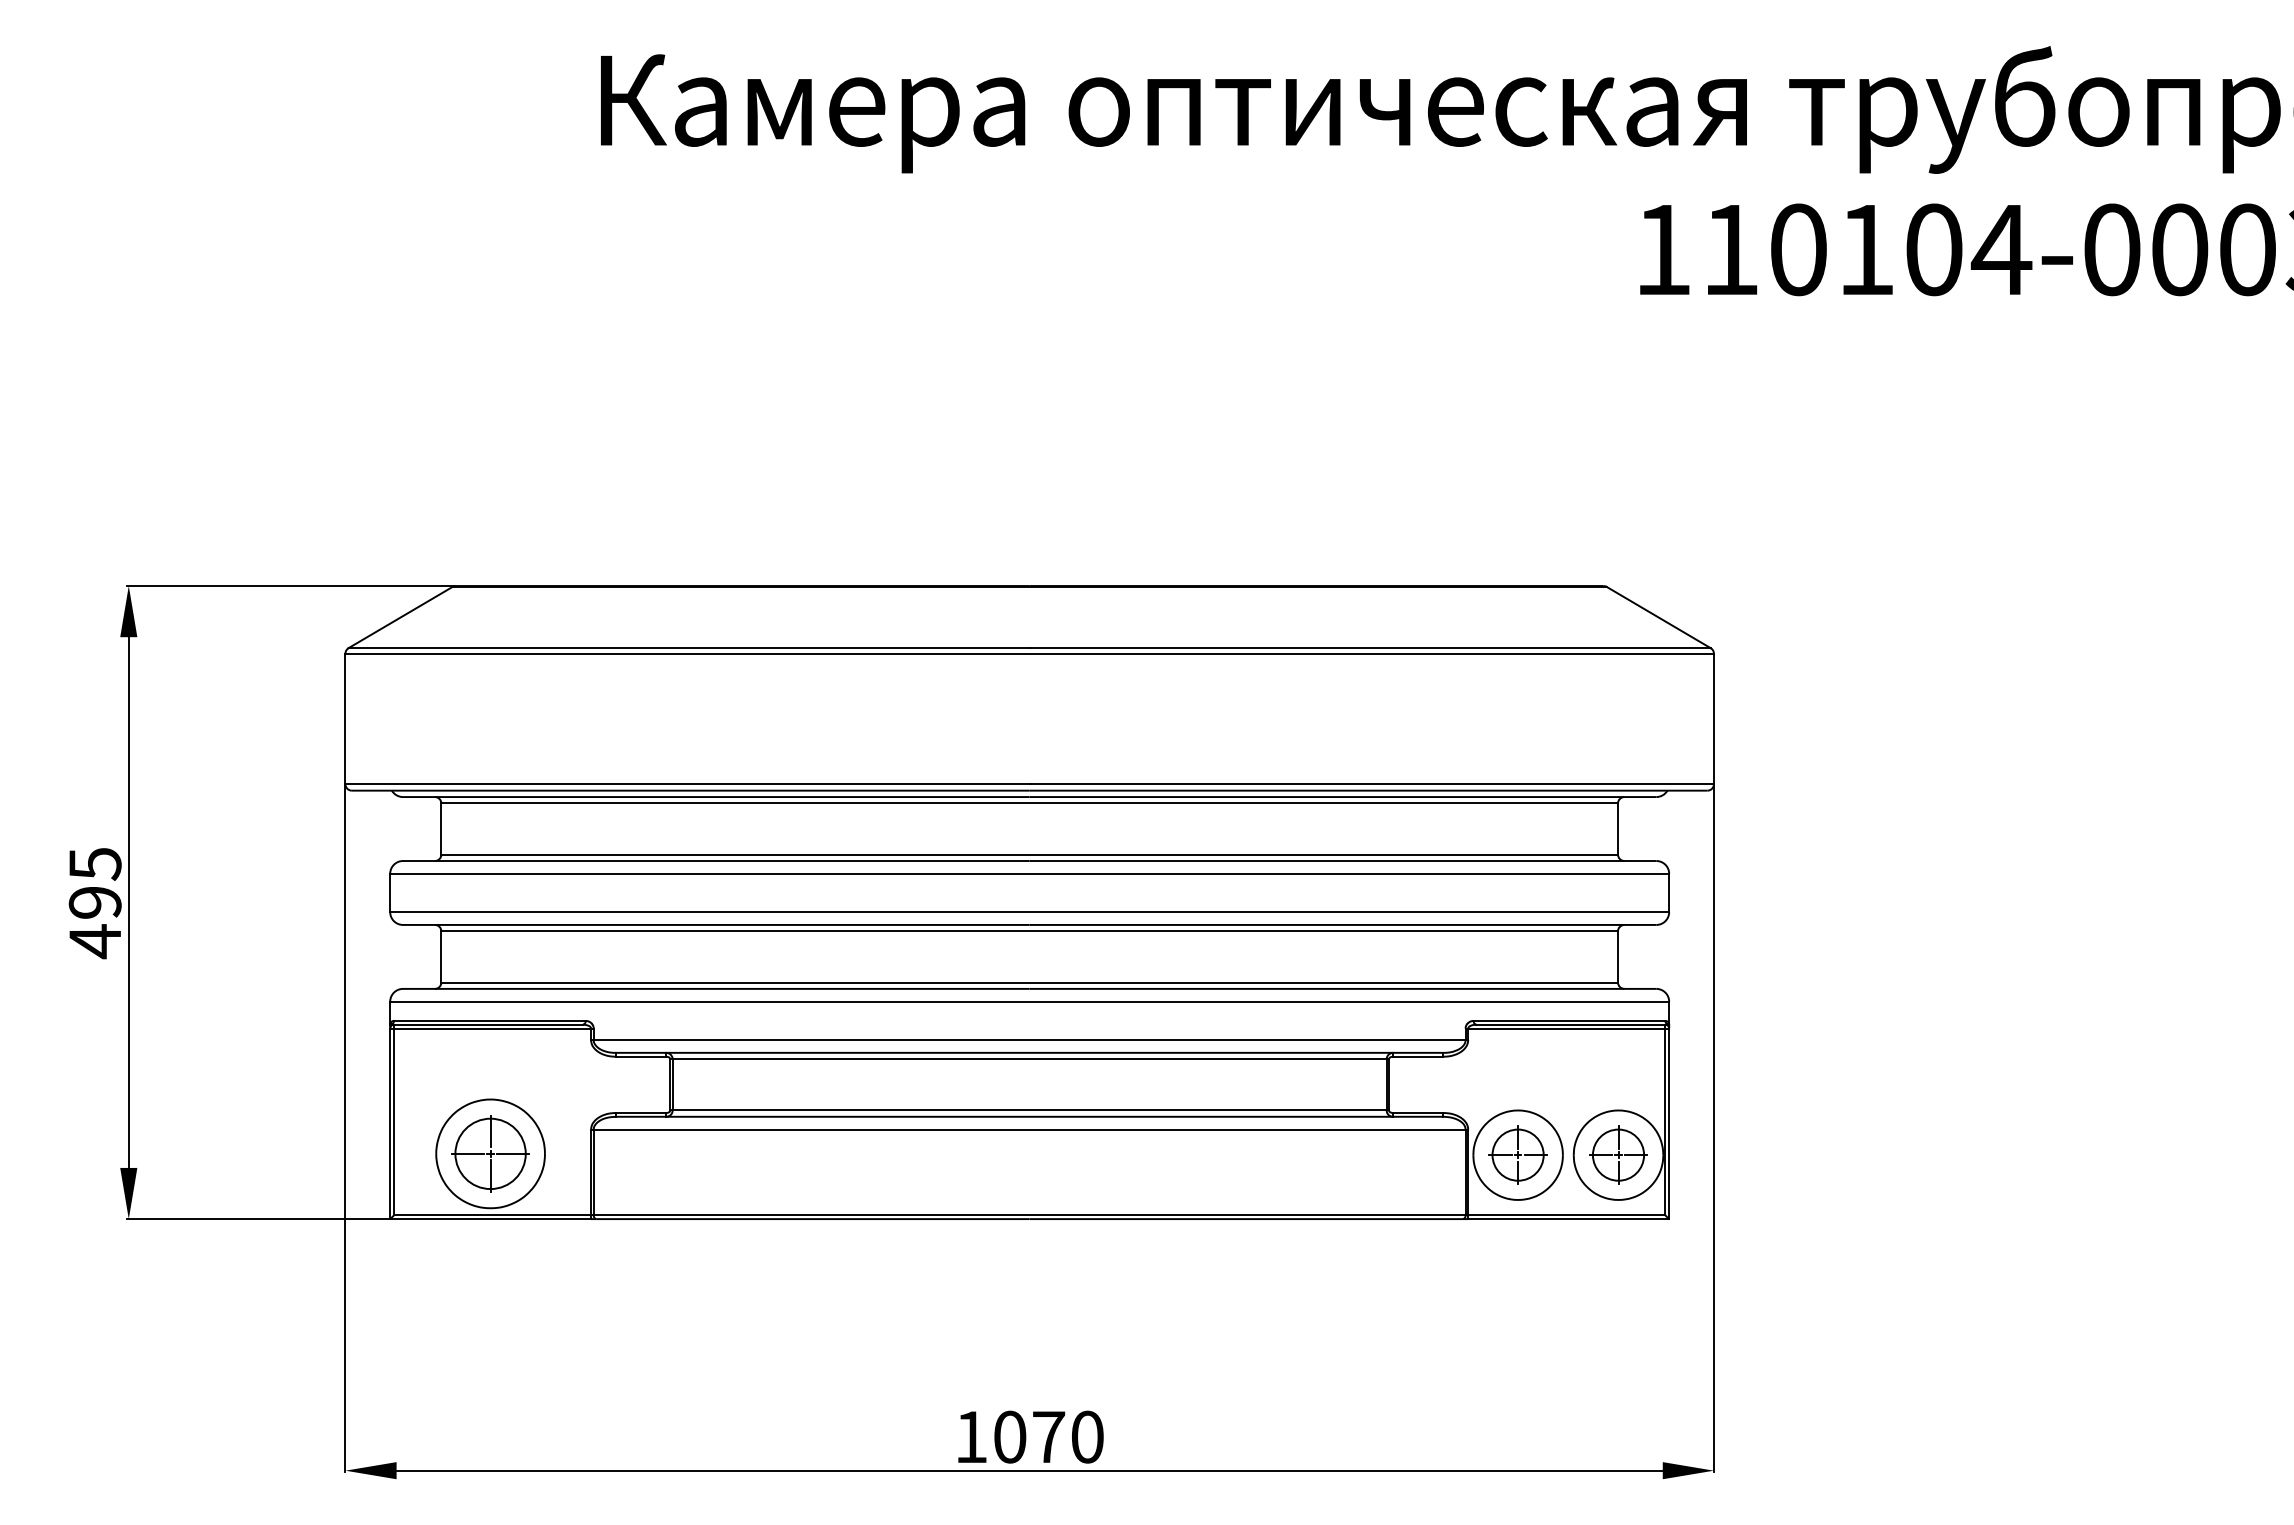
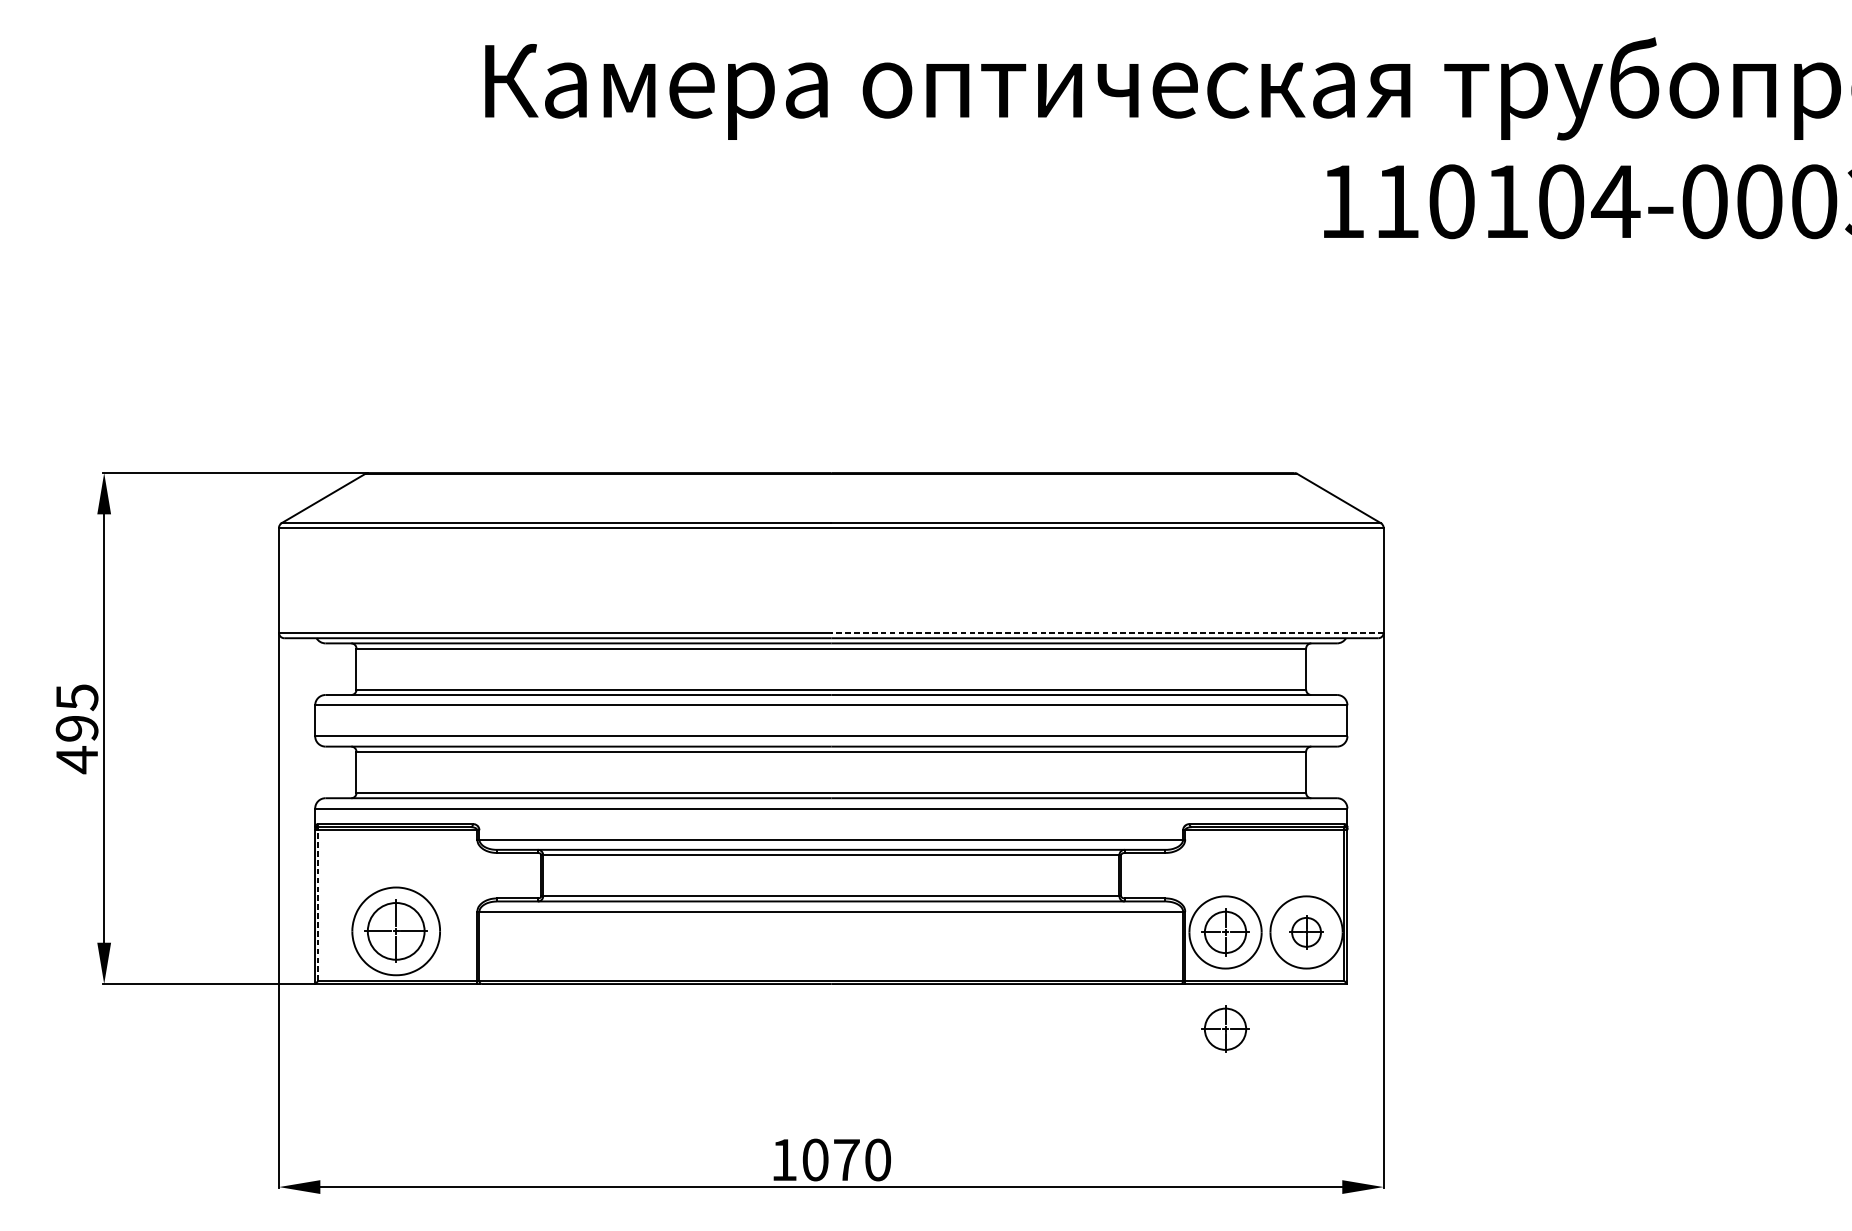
line: (1371, 784) -> (1107, 633), solid -> dashed
line: (394, 1121) -> (318, 905), solid -> dashed
part: (1618, 1154) -> (1306, 931), size x0.7
part: (1517, 1274) -> (1225, 1028), added

